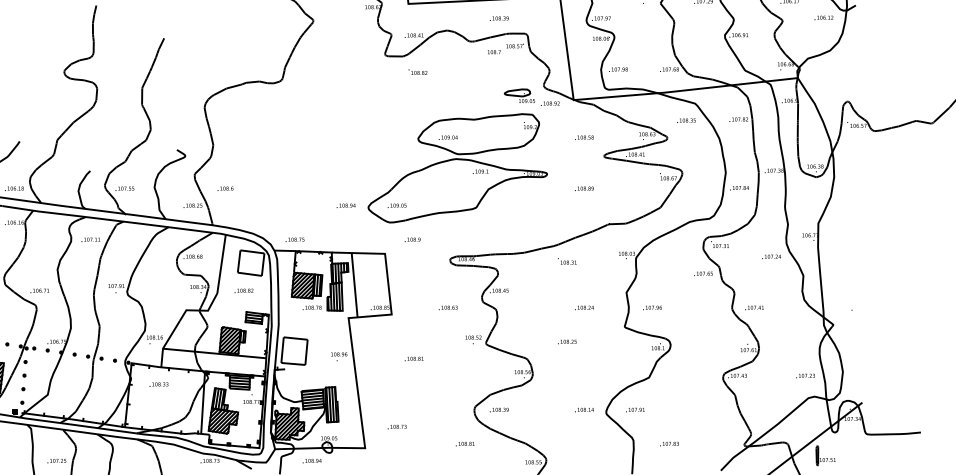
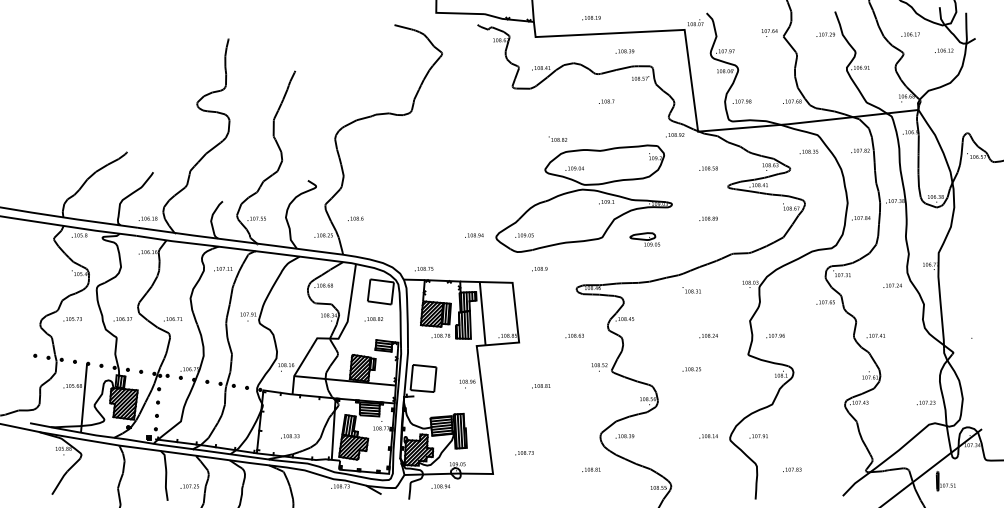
text: (492, 52) -> (606, 101), moved
text: (417, 71) -> (557, 138), moved
part: (519, 95) -> (644, 239), moved
text: (159, 384) -> (290, 436), moved

